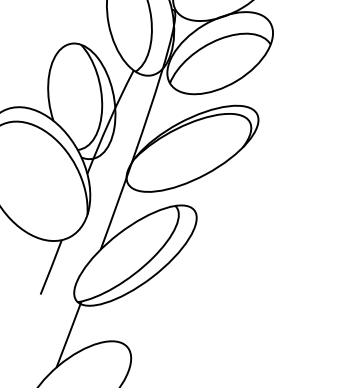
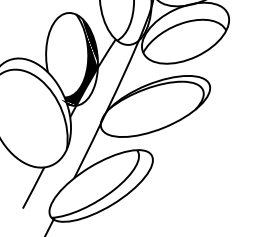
fill: (94, 103) -> (81, 62), added

